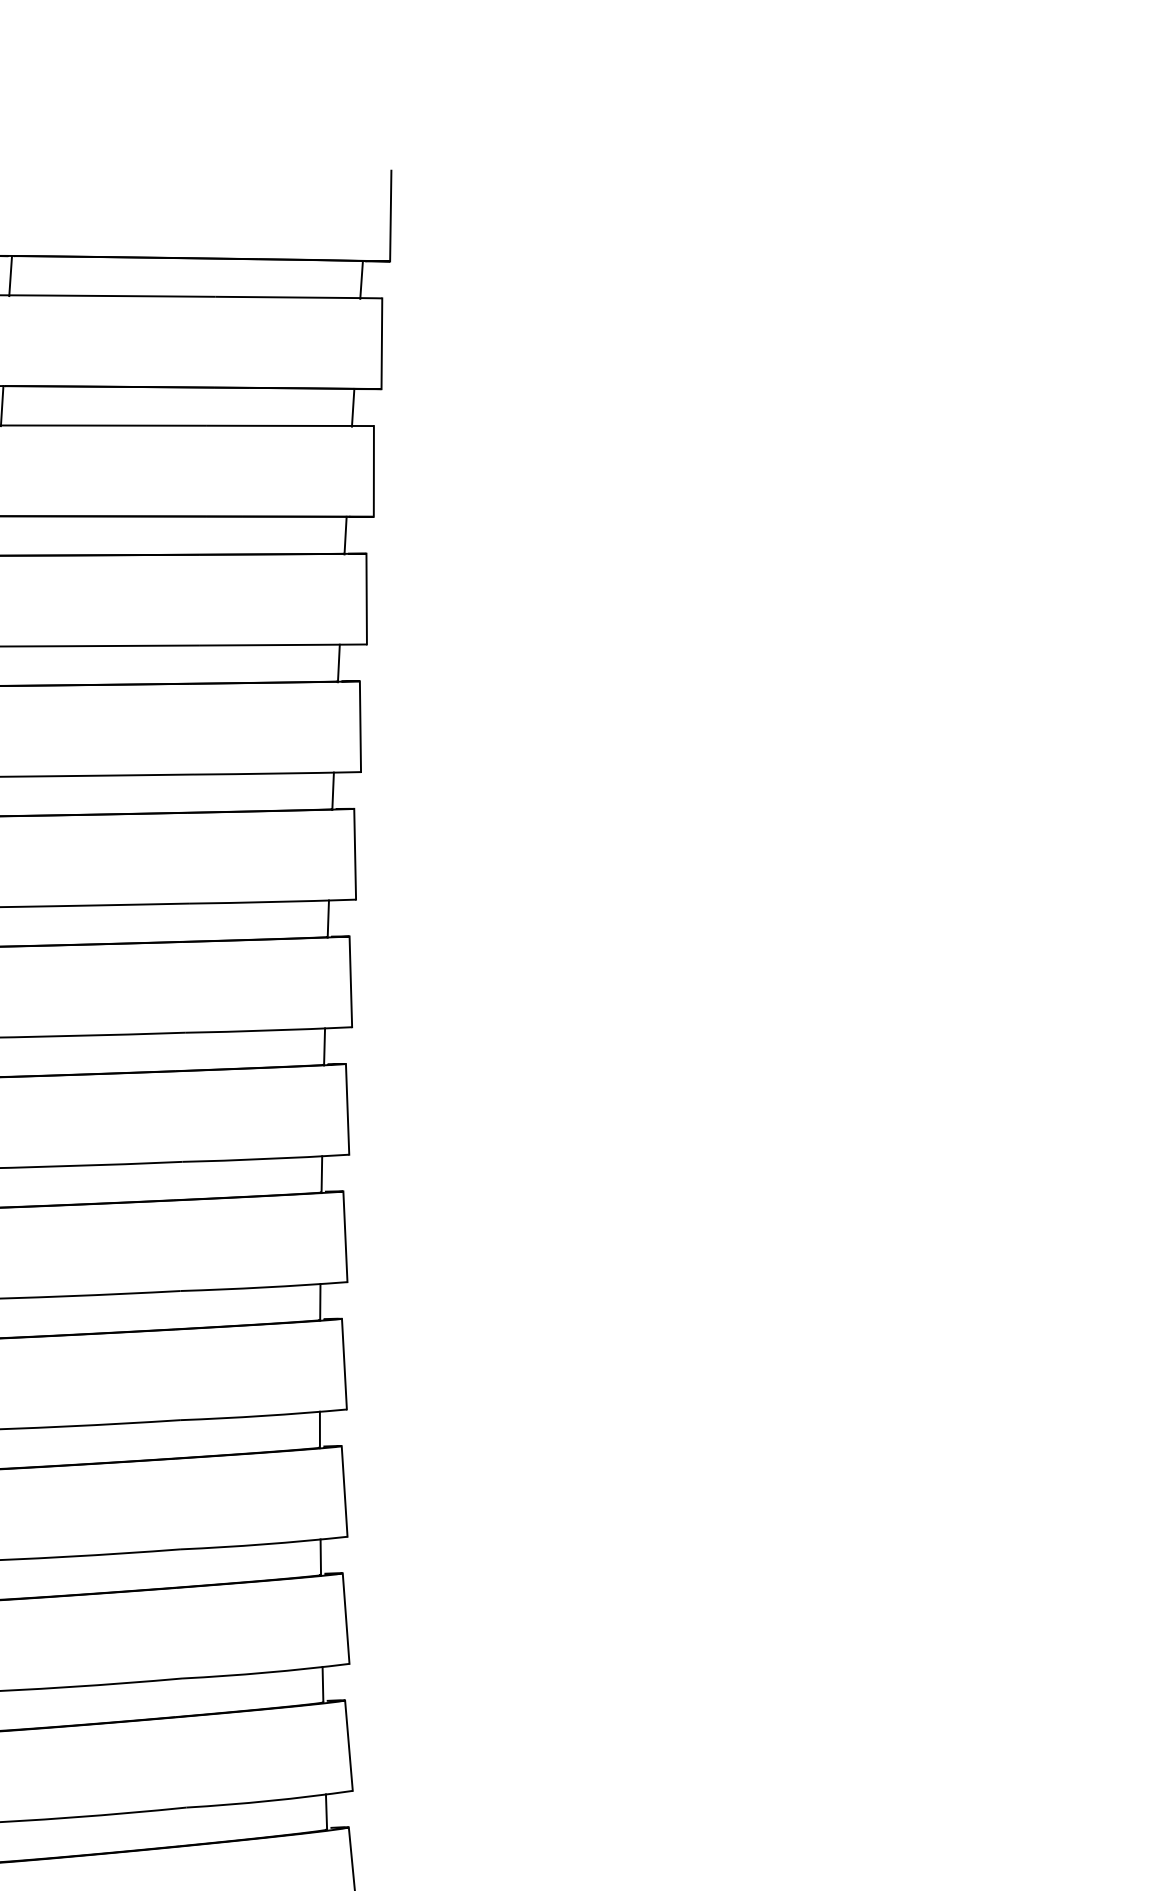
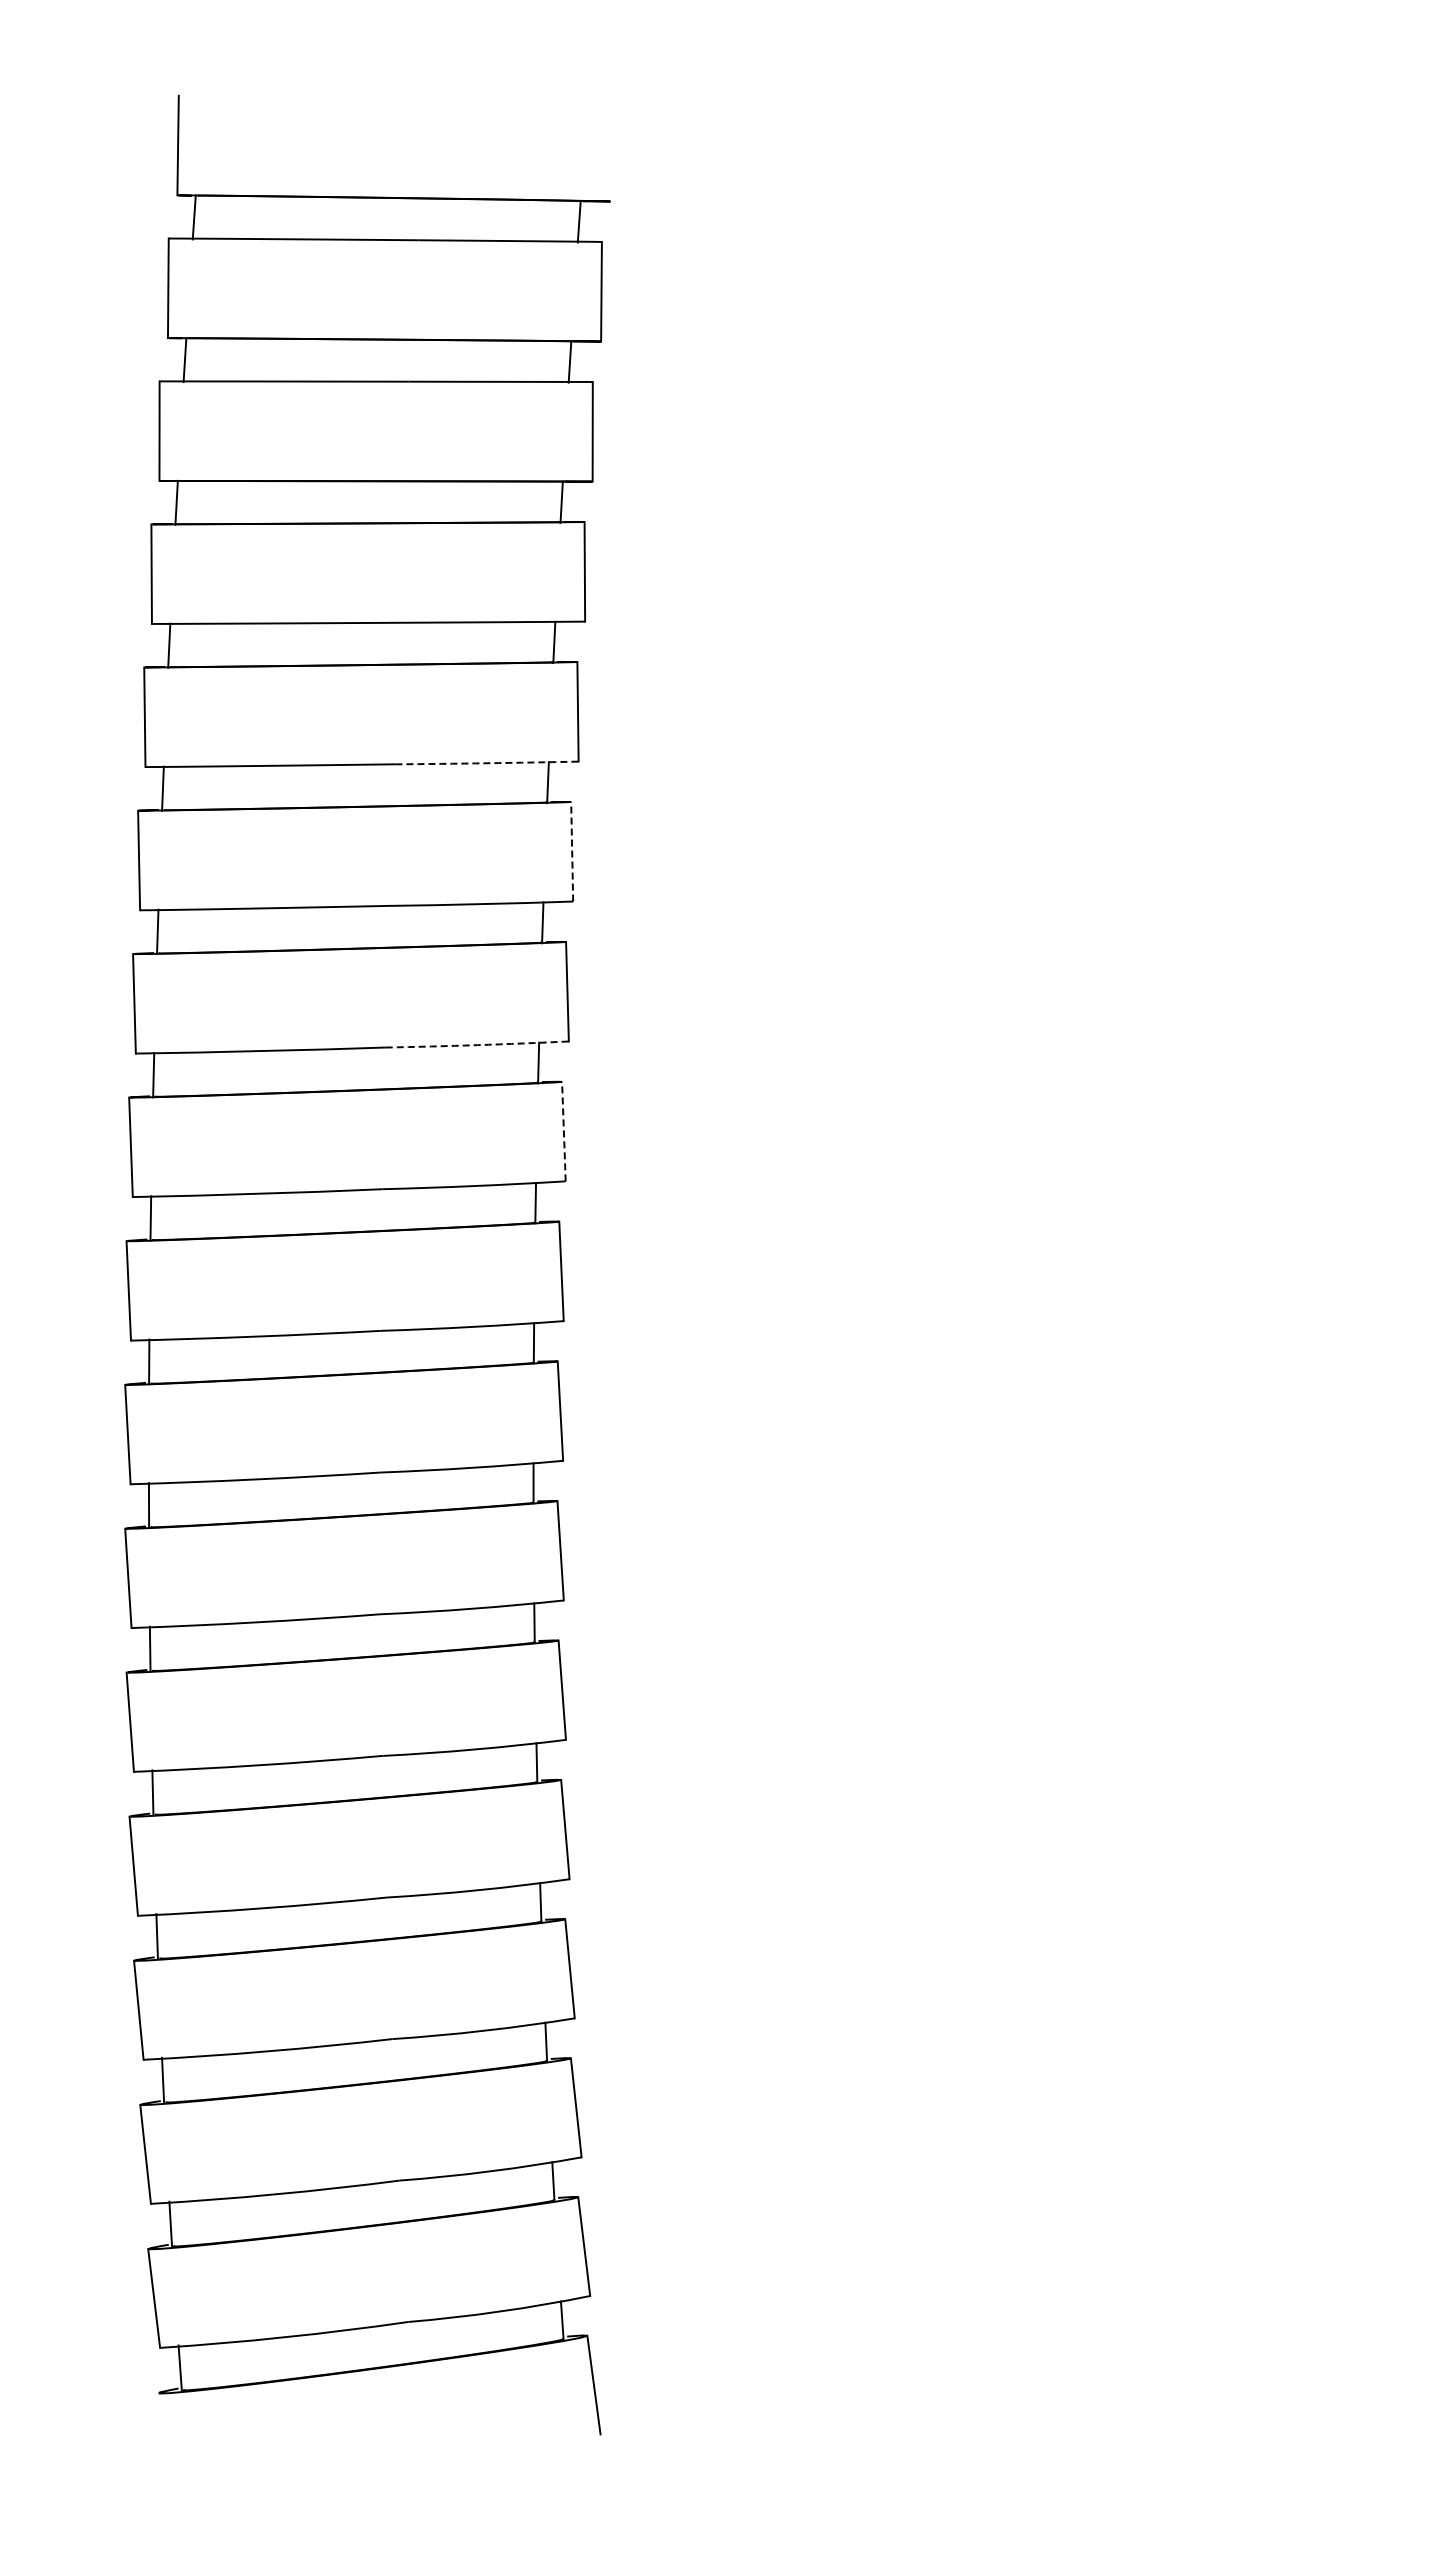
line: (390, 215) -> (610, 151), removed
arc: (277, 773) -> (487, 763), solid -> dashed
line: (355, 854) -> (572, 851), solid -> dashed
arc: (268, 1030) -> (477, 1045), solid -> dashed
line: (347, 1109) -> (563, 1131), solid -> dashed

